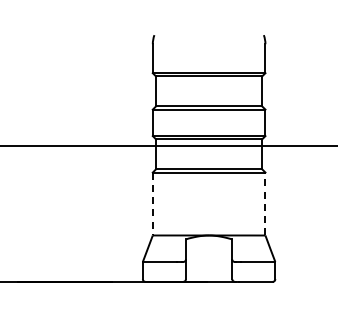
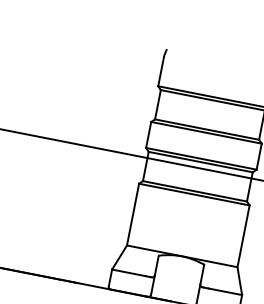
line: (265, 203) -> (243, 235), dashed -> solid
line: (152, 204) -> (132, 215), dashed -> solid

